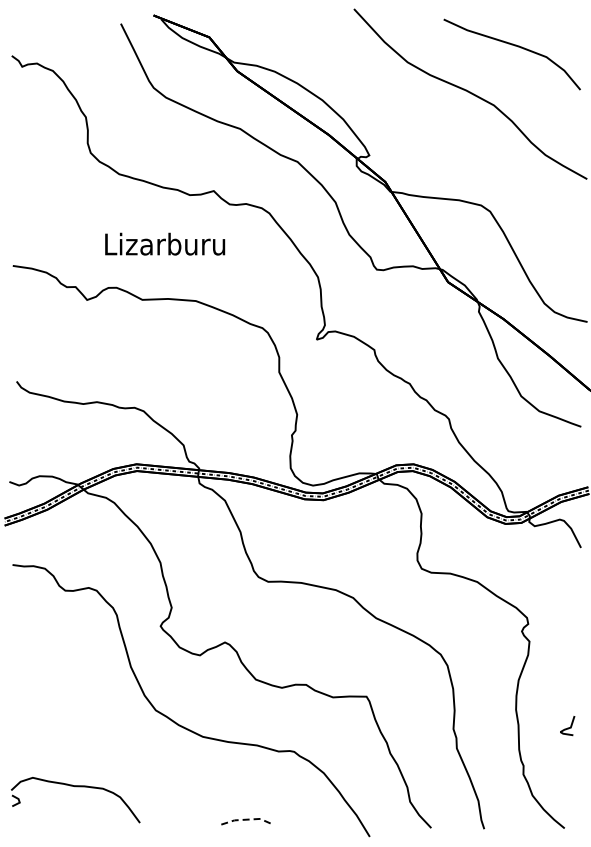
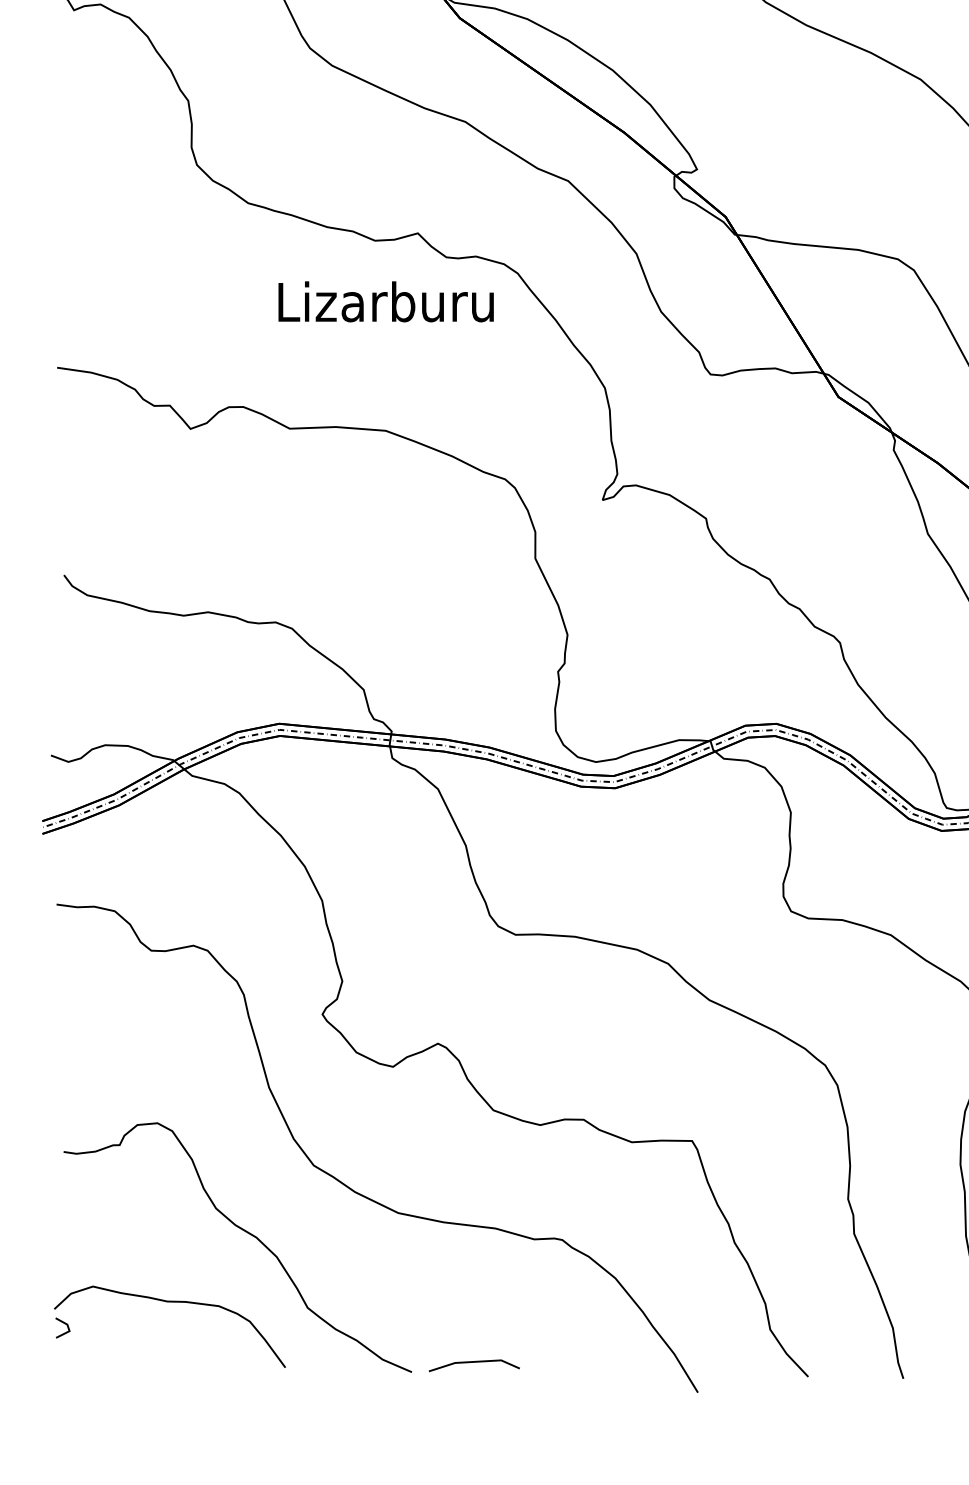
text: (165, 243) -> (386, 300), moved
curve: (116, 747) -> (243, 1232), added
line: (245, 819) -> (474, 1361), dashed -> solid

